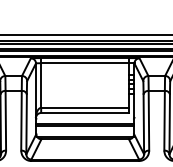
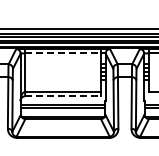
line: (85, 63) -> (63, 53), solid -> dashed
line: (85, 113) -> (63, 96), solid -> dashed

